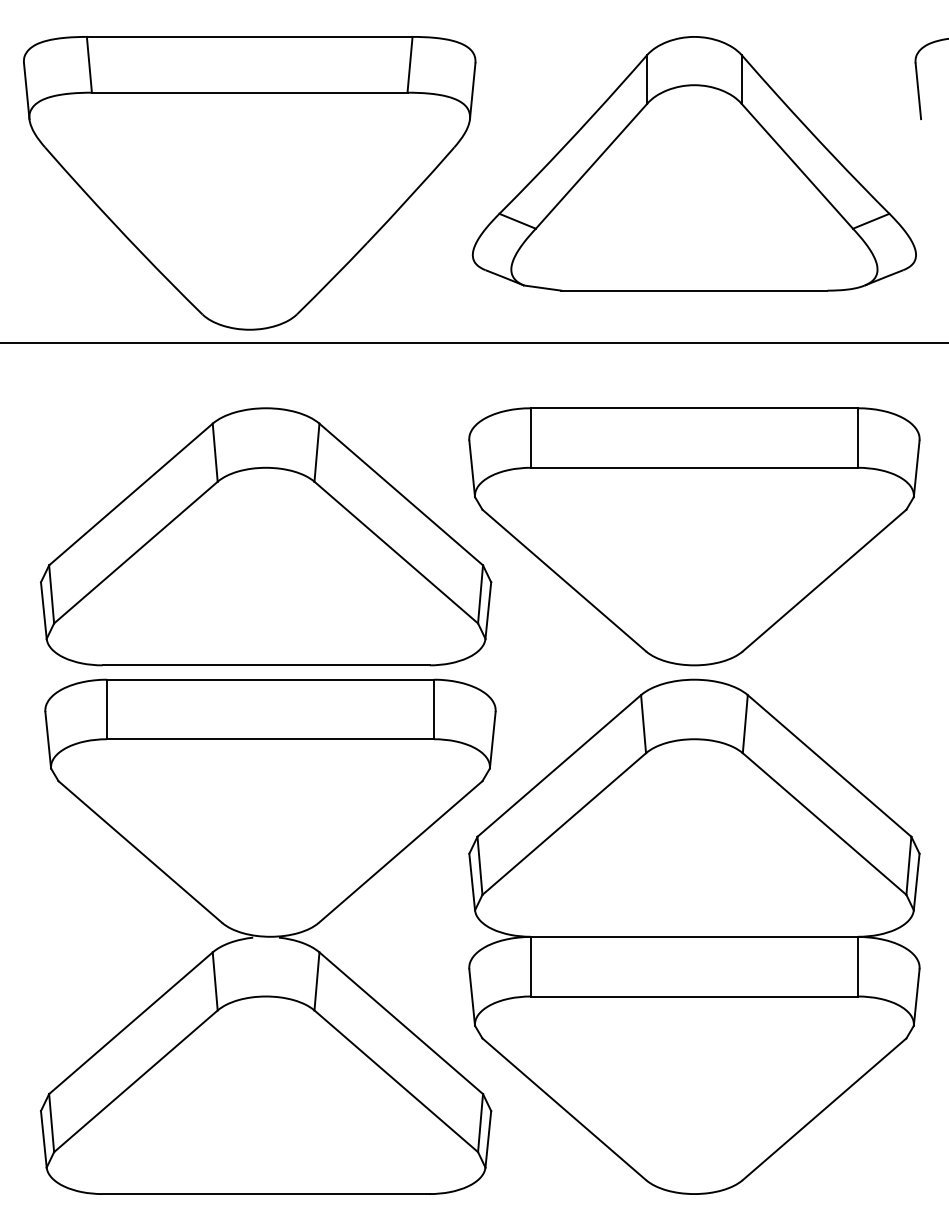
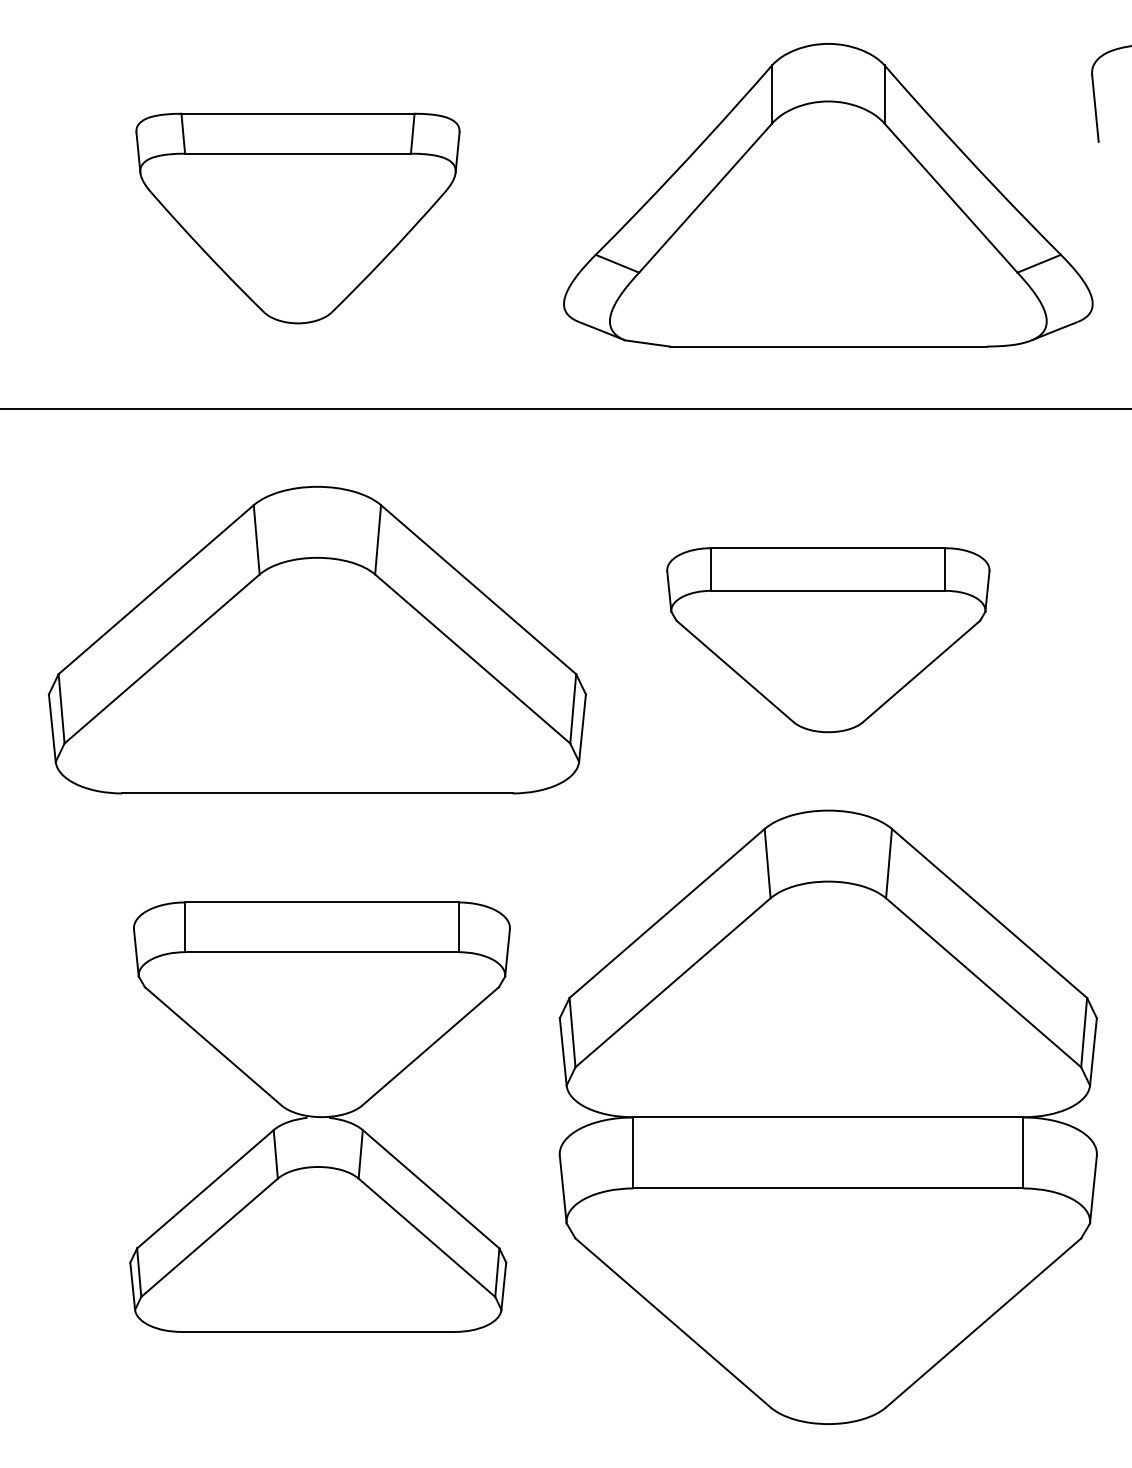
part: (249, 183) -> (297, 218), size x0.6
part: (694, 536) -> (828, 639), size x0.6
part: (268, 936) -> (320, 1116), size x0.7

